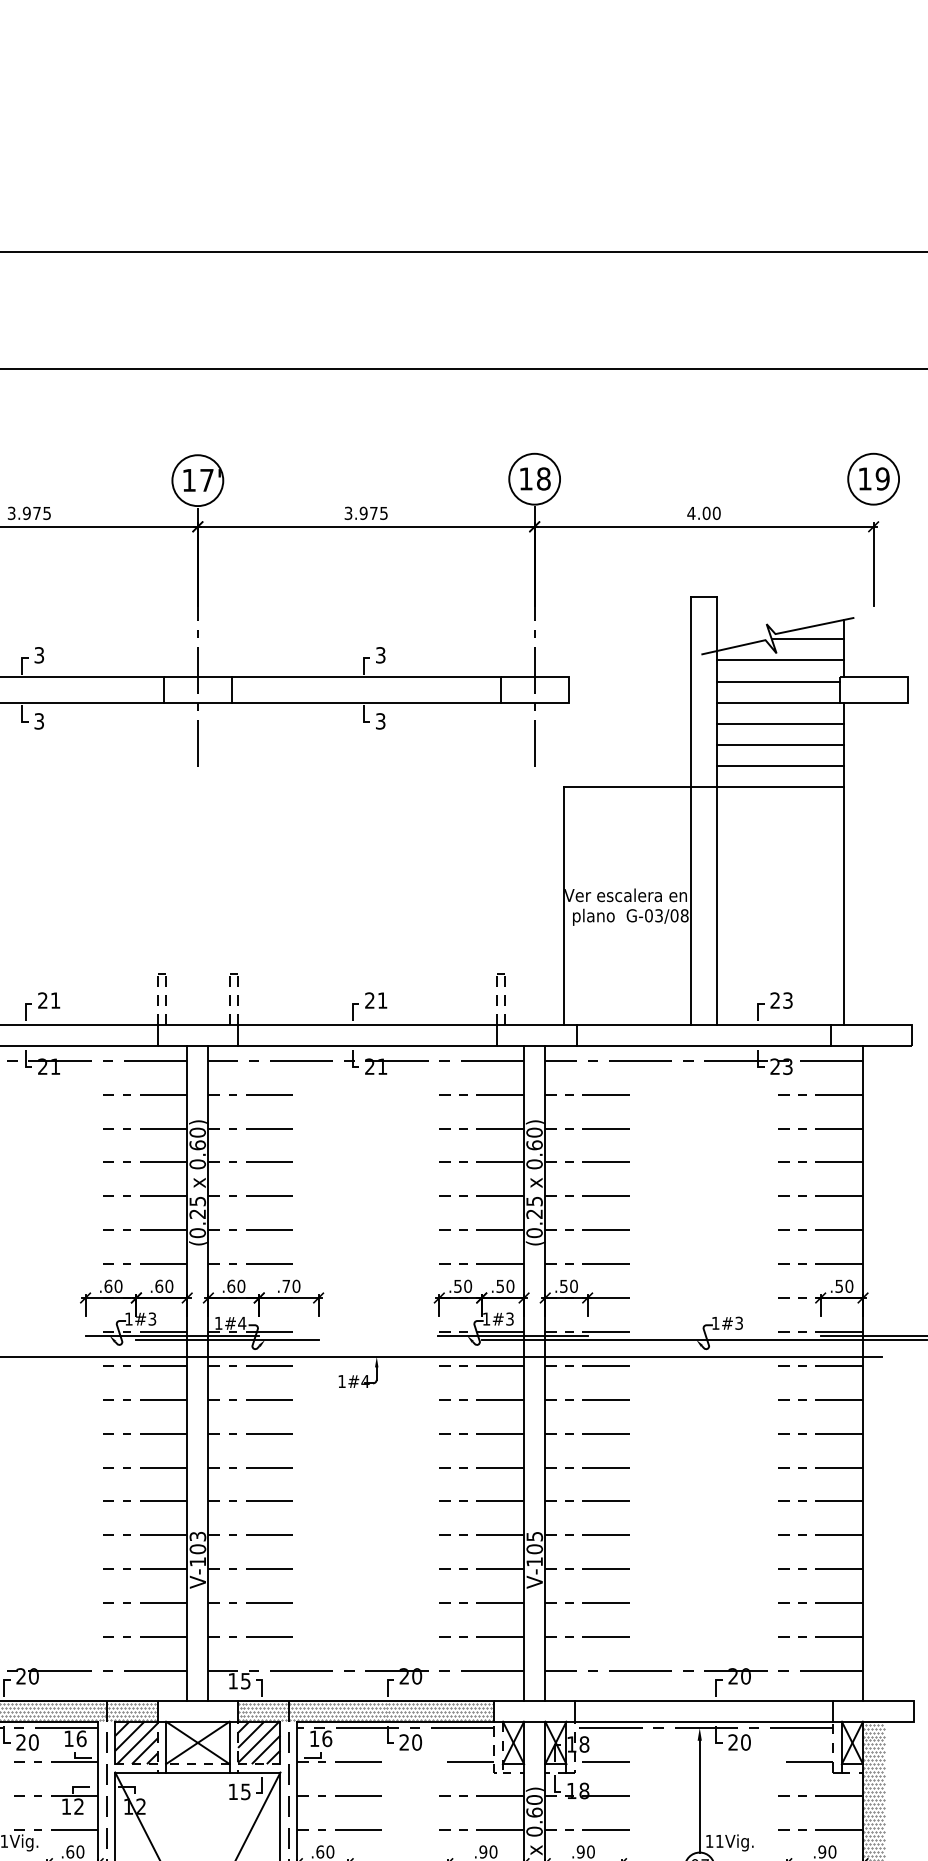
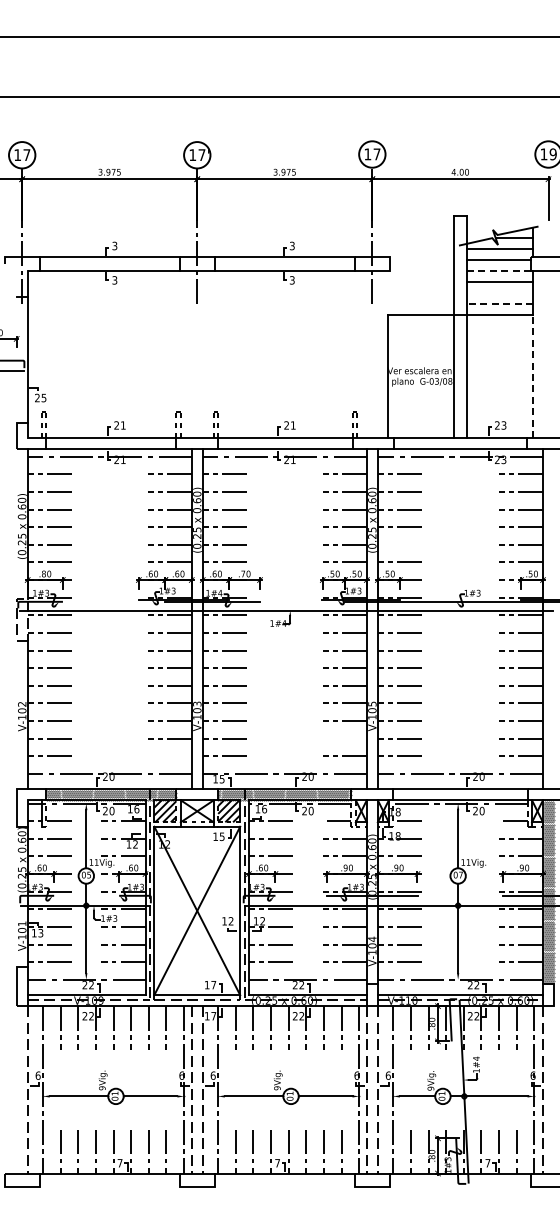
text: (542, 479) -> (376, 154), 18 -> 17
line: (777, 702) -> (498, 270), solid -> dashed
line: (781, 744) -> (500, 292), removed
line: (779, 765) -> (499, 303), solid -> dashed
line: (844, 906) -> (533, 376), solid -> dashed
line: (586, 1229) -> (399, 544), removed
line: (481, 1602) -> (344, 738), removed
line: (144, 1637) -> (169, 756), removed

